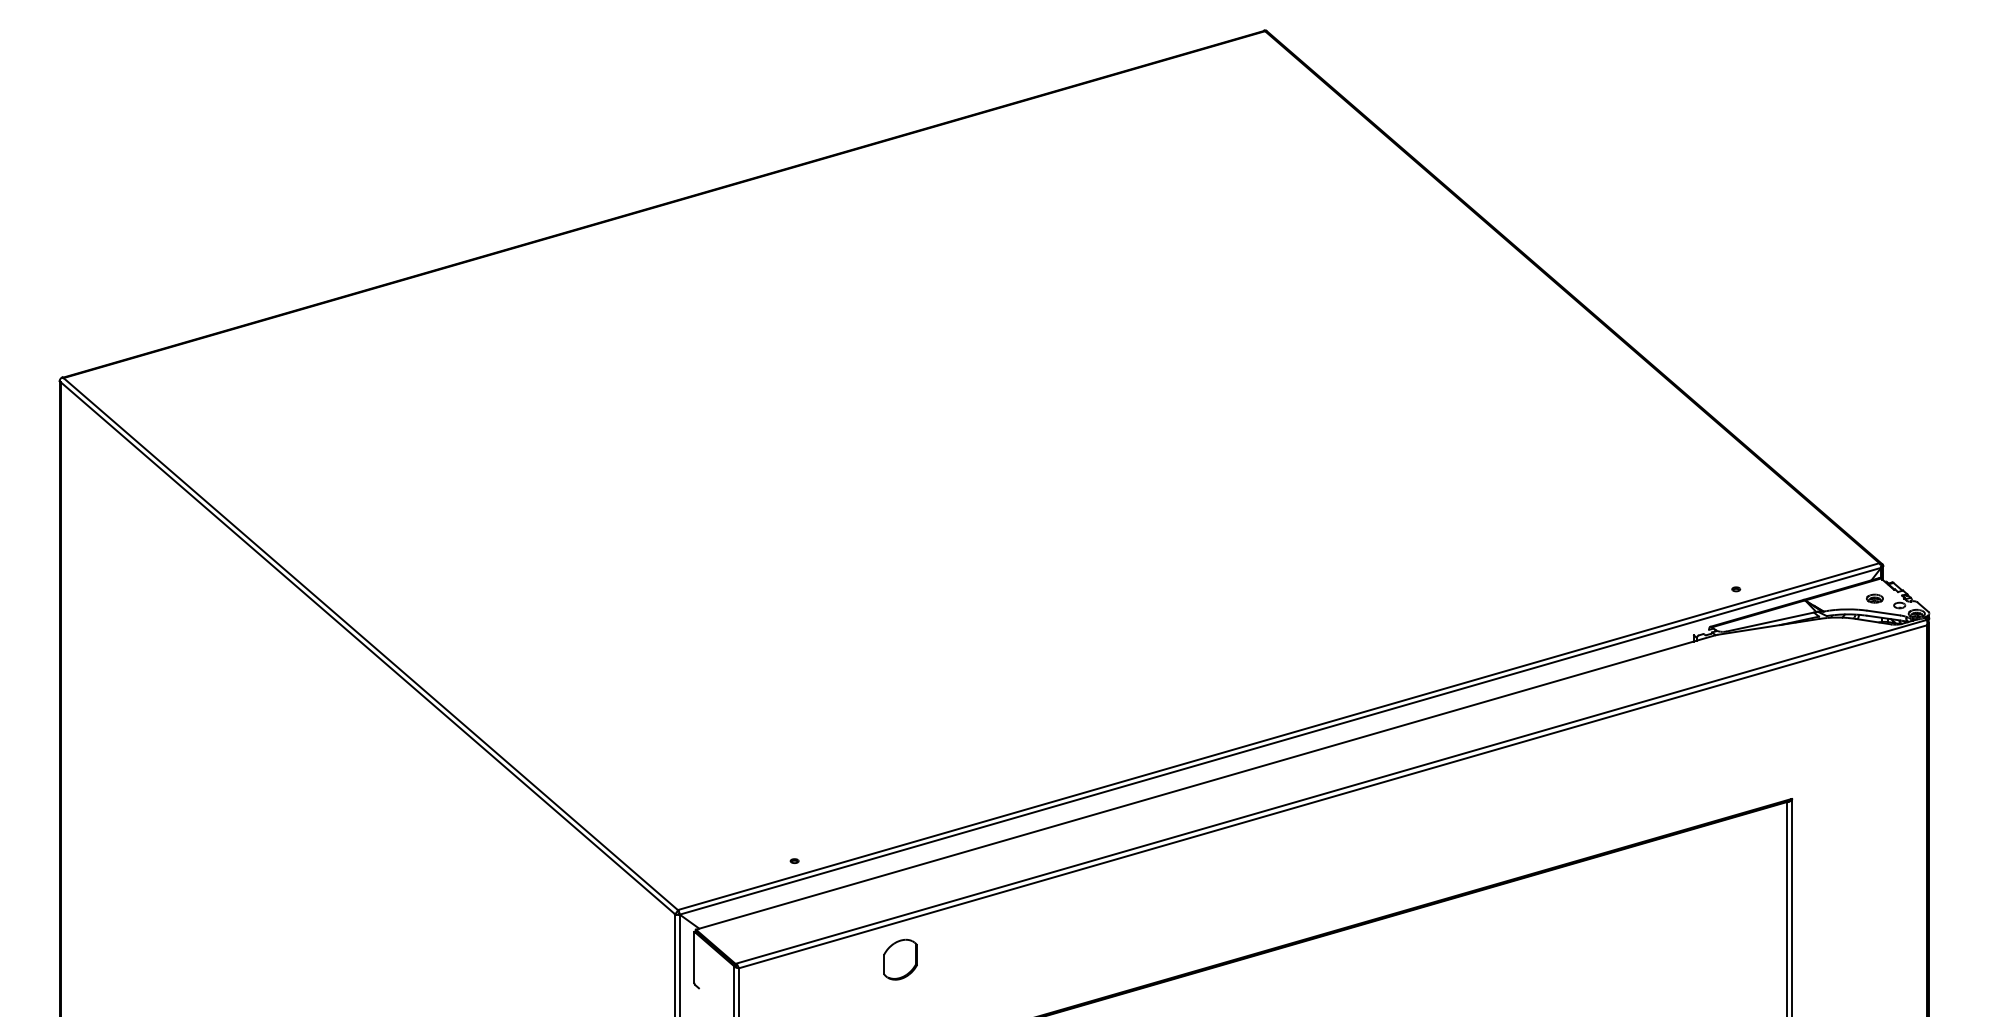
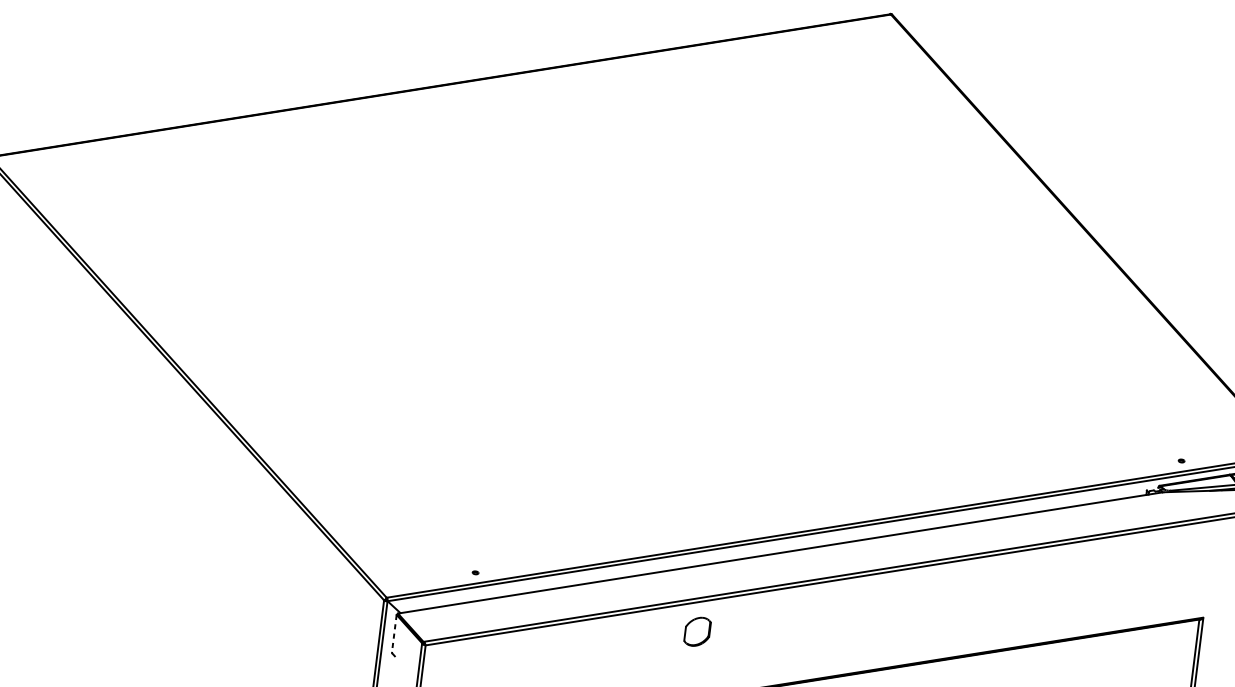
line: (694, 957) -> (394, 633), solid -> dashed
part: (900, 959) -> (697, 631), moved

